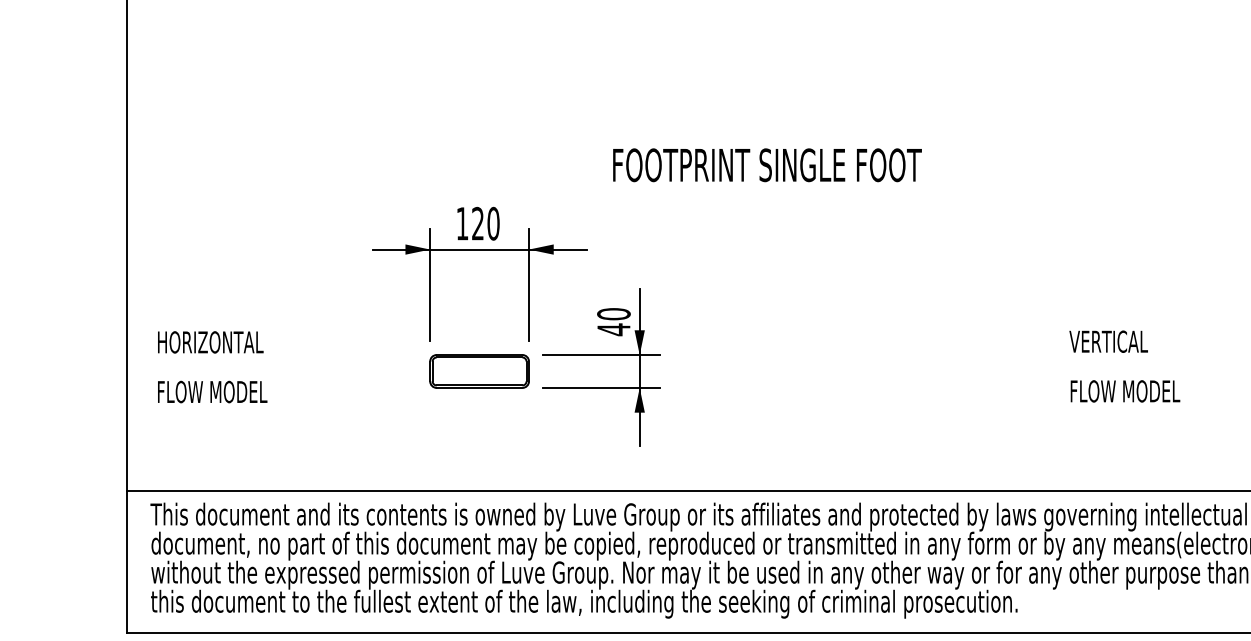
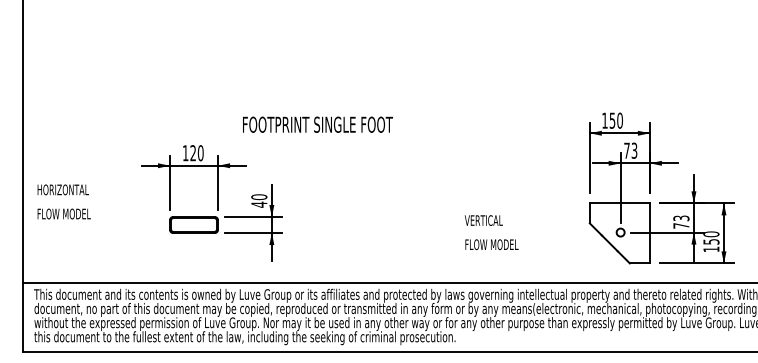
text: (766, 164) -> (317, 124), moved
text: (211, 366) -> (63, 201), moved
text: (1124, 366) -> (491, 232), moved

